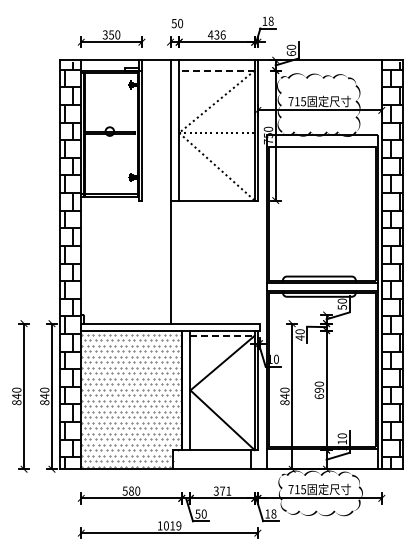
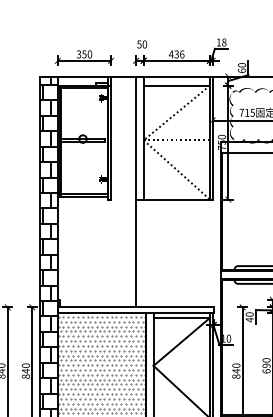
line: (216, 70) -> (176, 85), dashed -> solid
line: (223, 335) -> (182, 317), dashed -> solid

